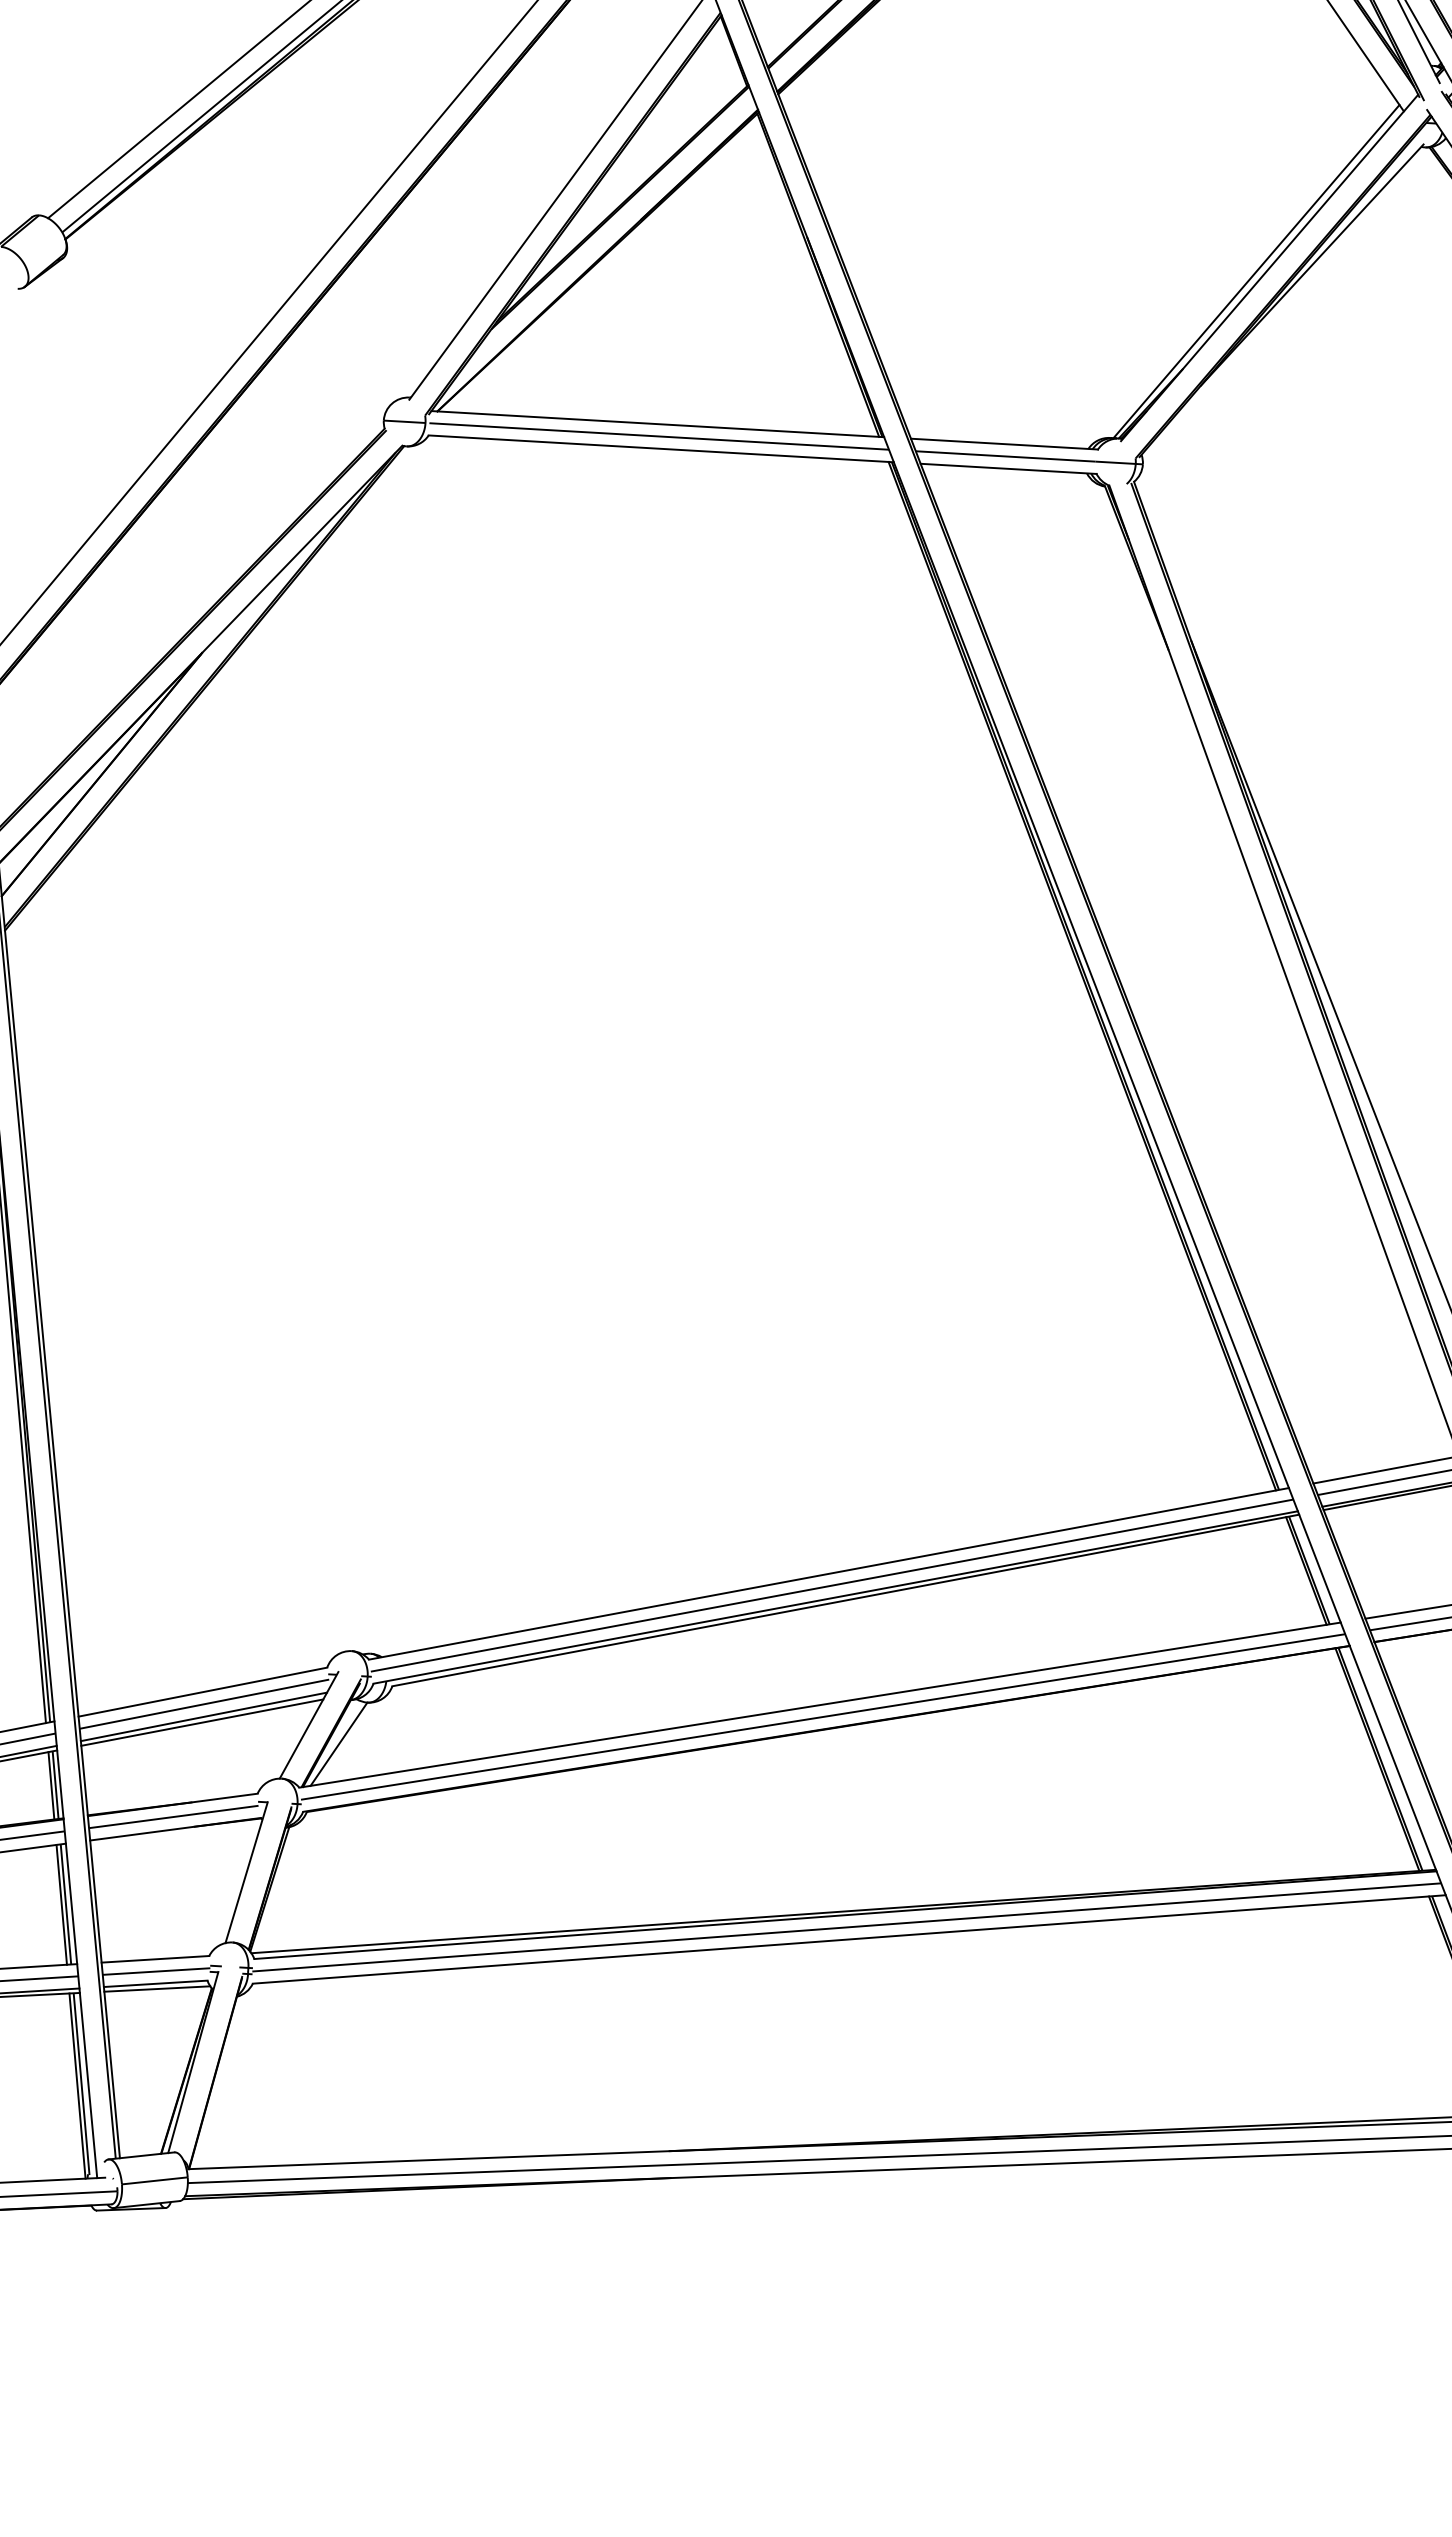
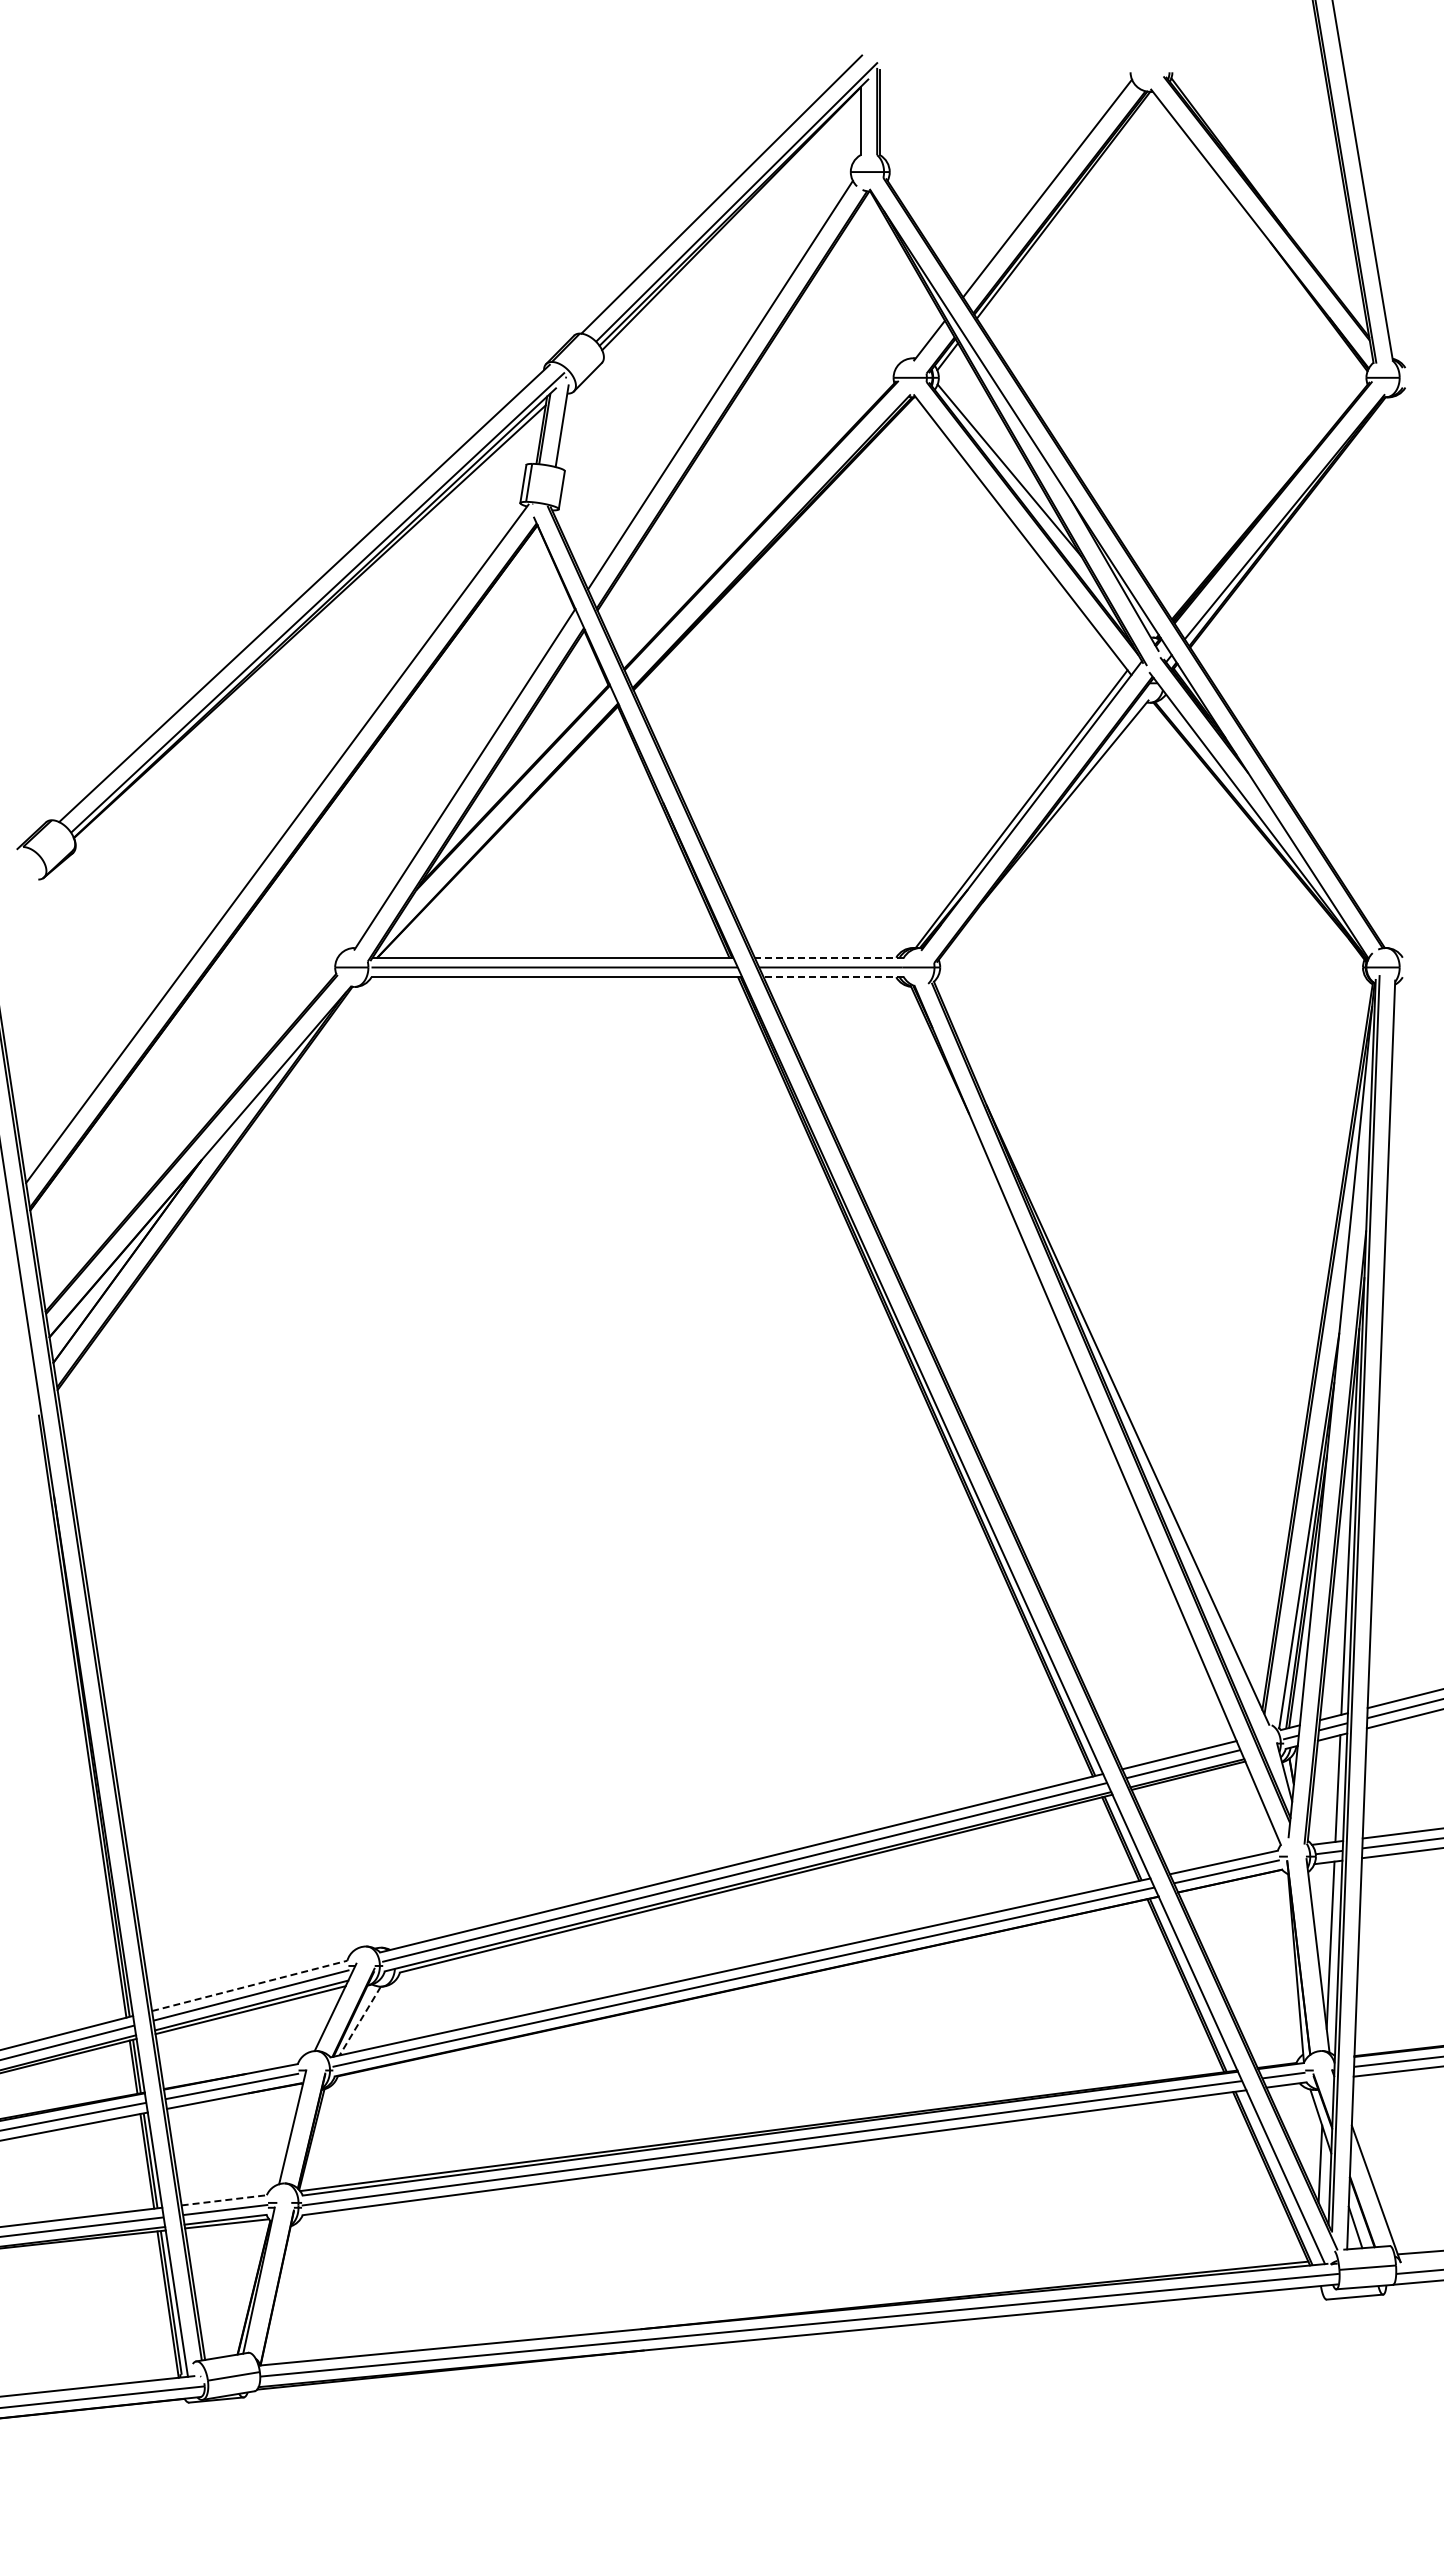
line: (1004, 443) -> (829, 957), solid -> dashed
line: (1008, 469) -> (833, 977), solid -> dashed
line: (202, 1691) -> (249, 1985), solid -> dashed
line: (338, 1744) -> (359, 2021), solid -> dashed
line: (155, 1959) -> (224, 2200), solid -> dashed

